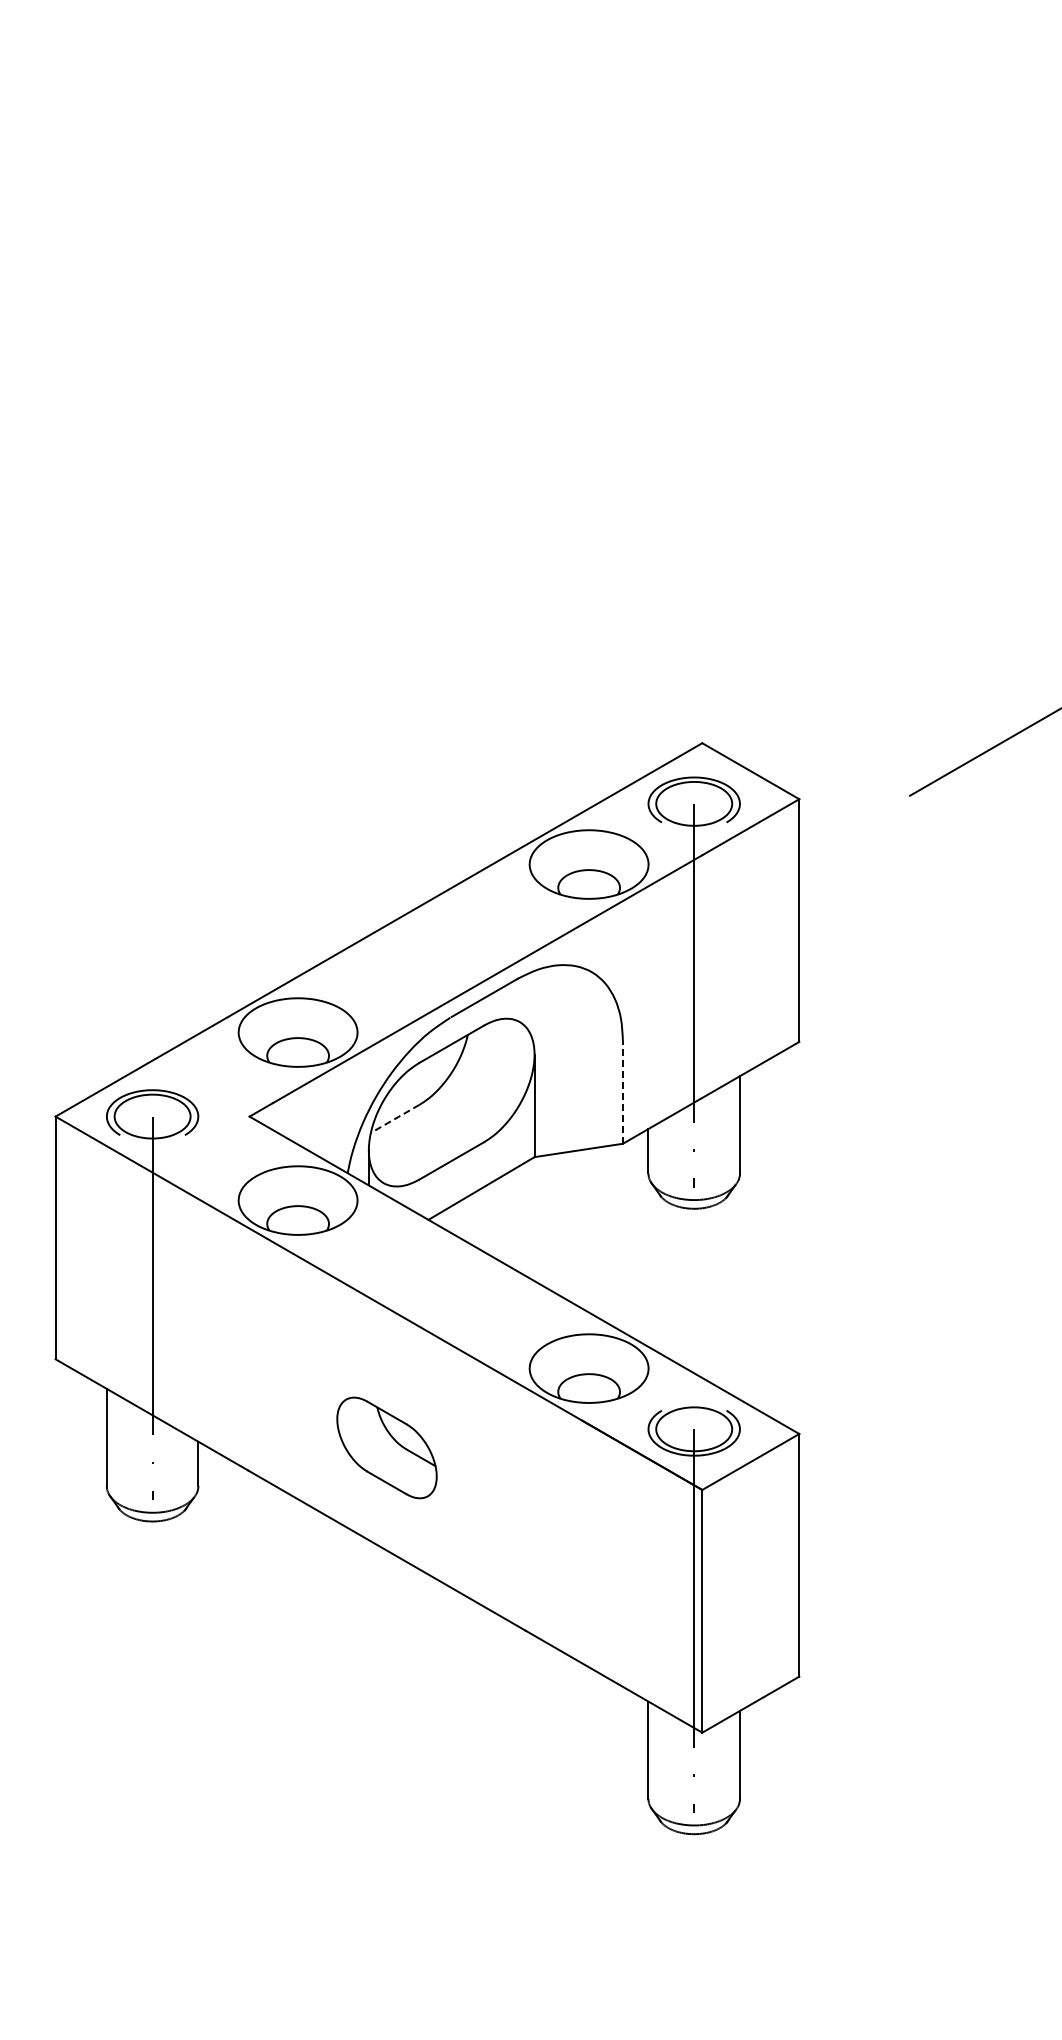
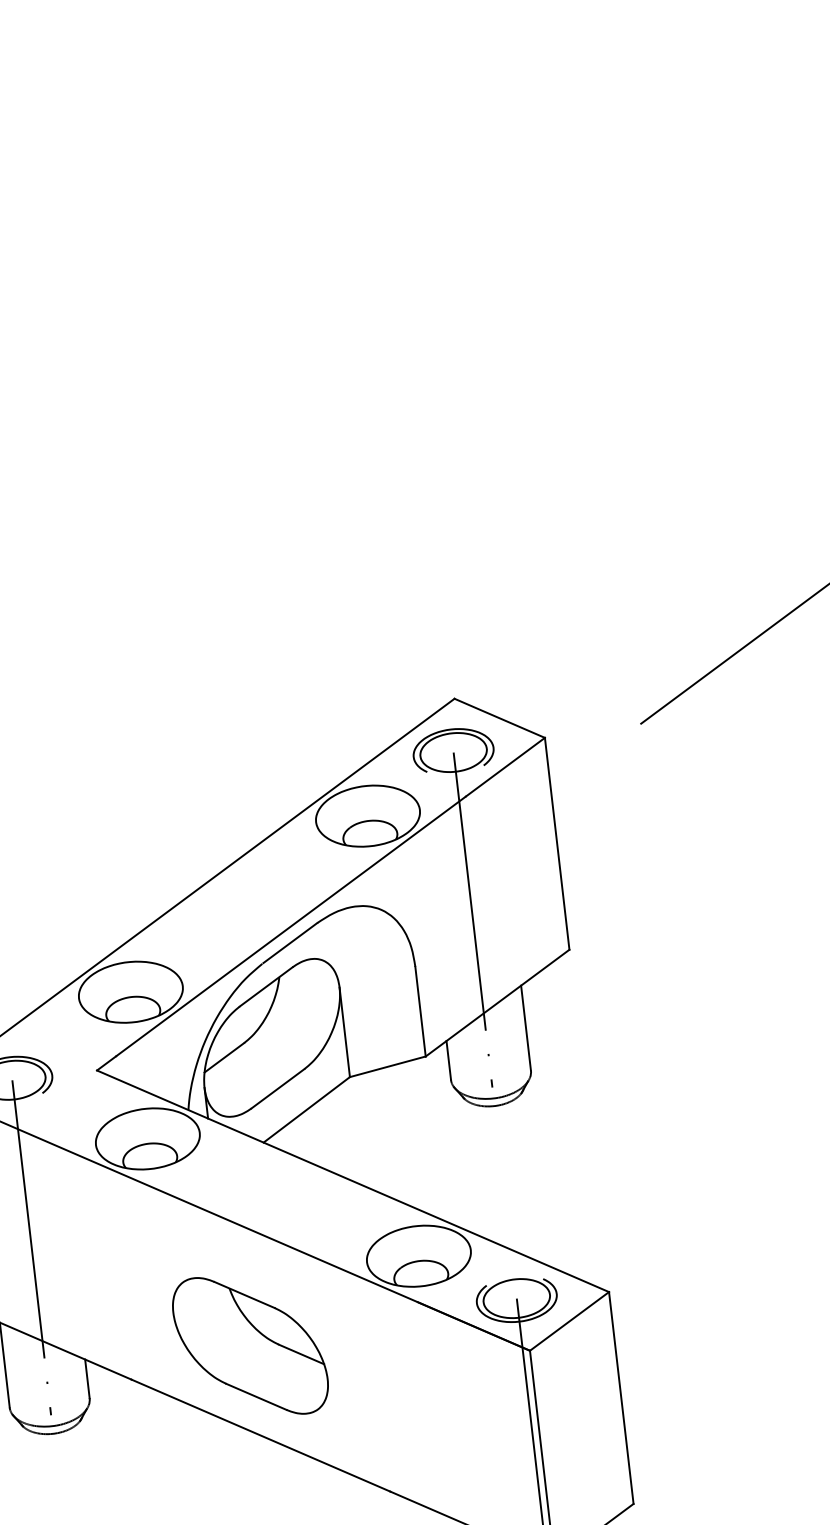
line: (622, 1091) -> (420, 1010), dashed -> solid
line: (394, 1119) -> (223, 1058), dashed -> solid
part: (386, 1447) -> (249, 1345), size x1.67

